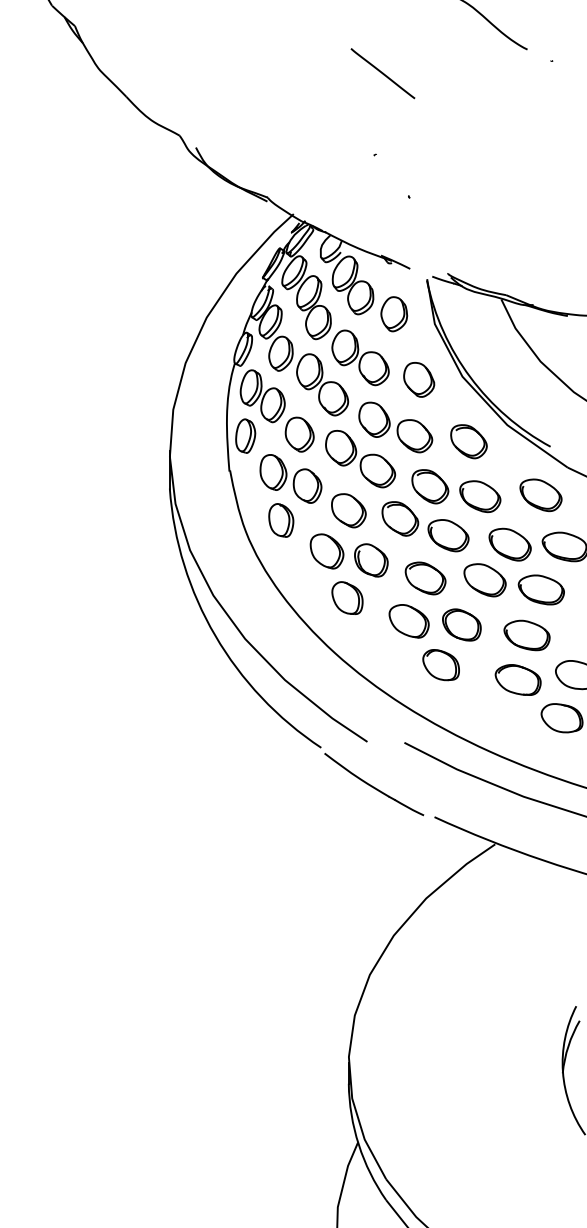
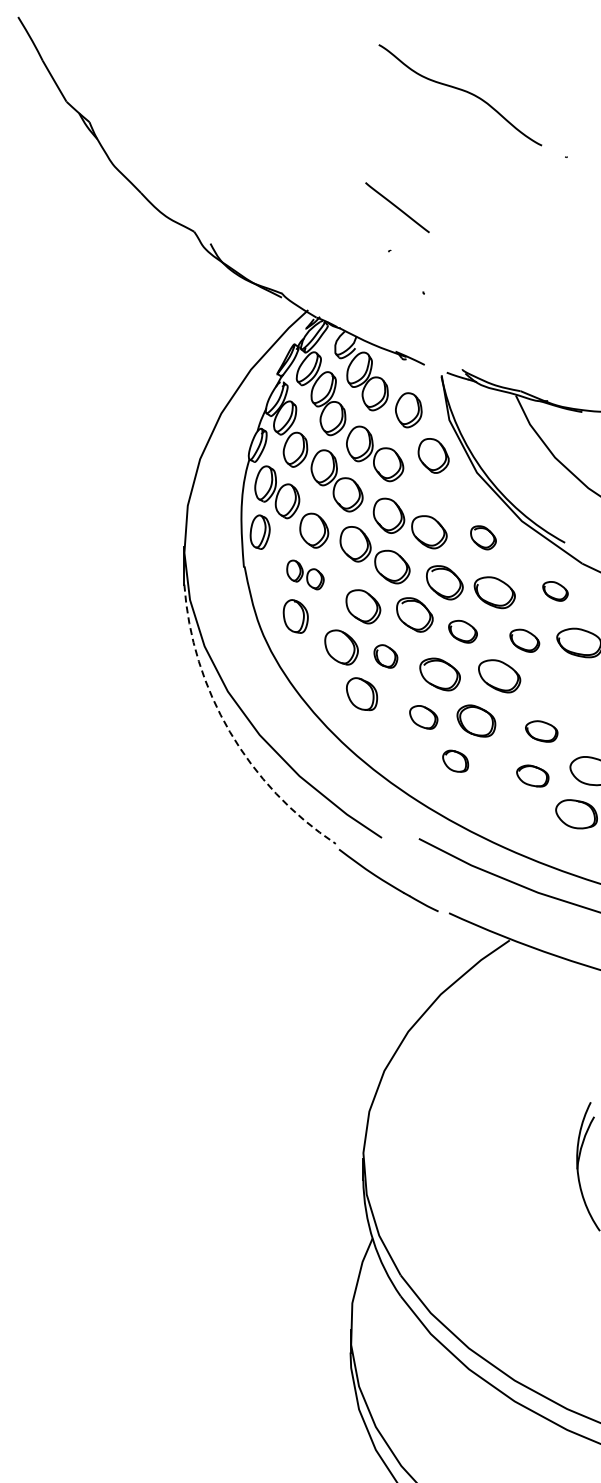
line: (382, 73) -> (397, 207), moved
part: (418, 379) -> (433, 455), moved
part: (468, 441) -> (483, 537), size x0.7
part: (290, 478) -> (305, 574), size x0.6
part: (540, 495) -> (555, 591), size x0.6
part: (447, 535) -> (462, 631), size x0.7
part: (509, 544) -> (524, 640), size x0.7
part: (370, 560) -> (385, 656), size x0.7
part: (540, 589) -> (555, 685), removed
part: (408, 621) -> (423, 717), size x0.7
arc: (214, 635) -> (229, 731), solid -> dashed
part: (526, 635) -> (541, 731), size x0.7
part: (440, 665) -> (455, 761), size x0.7
part: (517, 679) -> (532, 775), size x0.7

